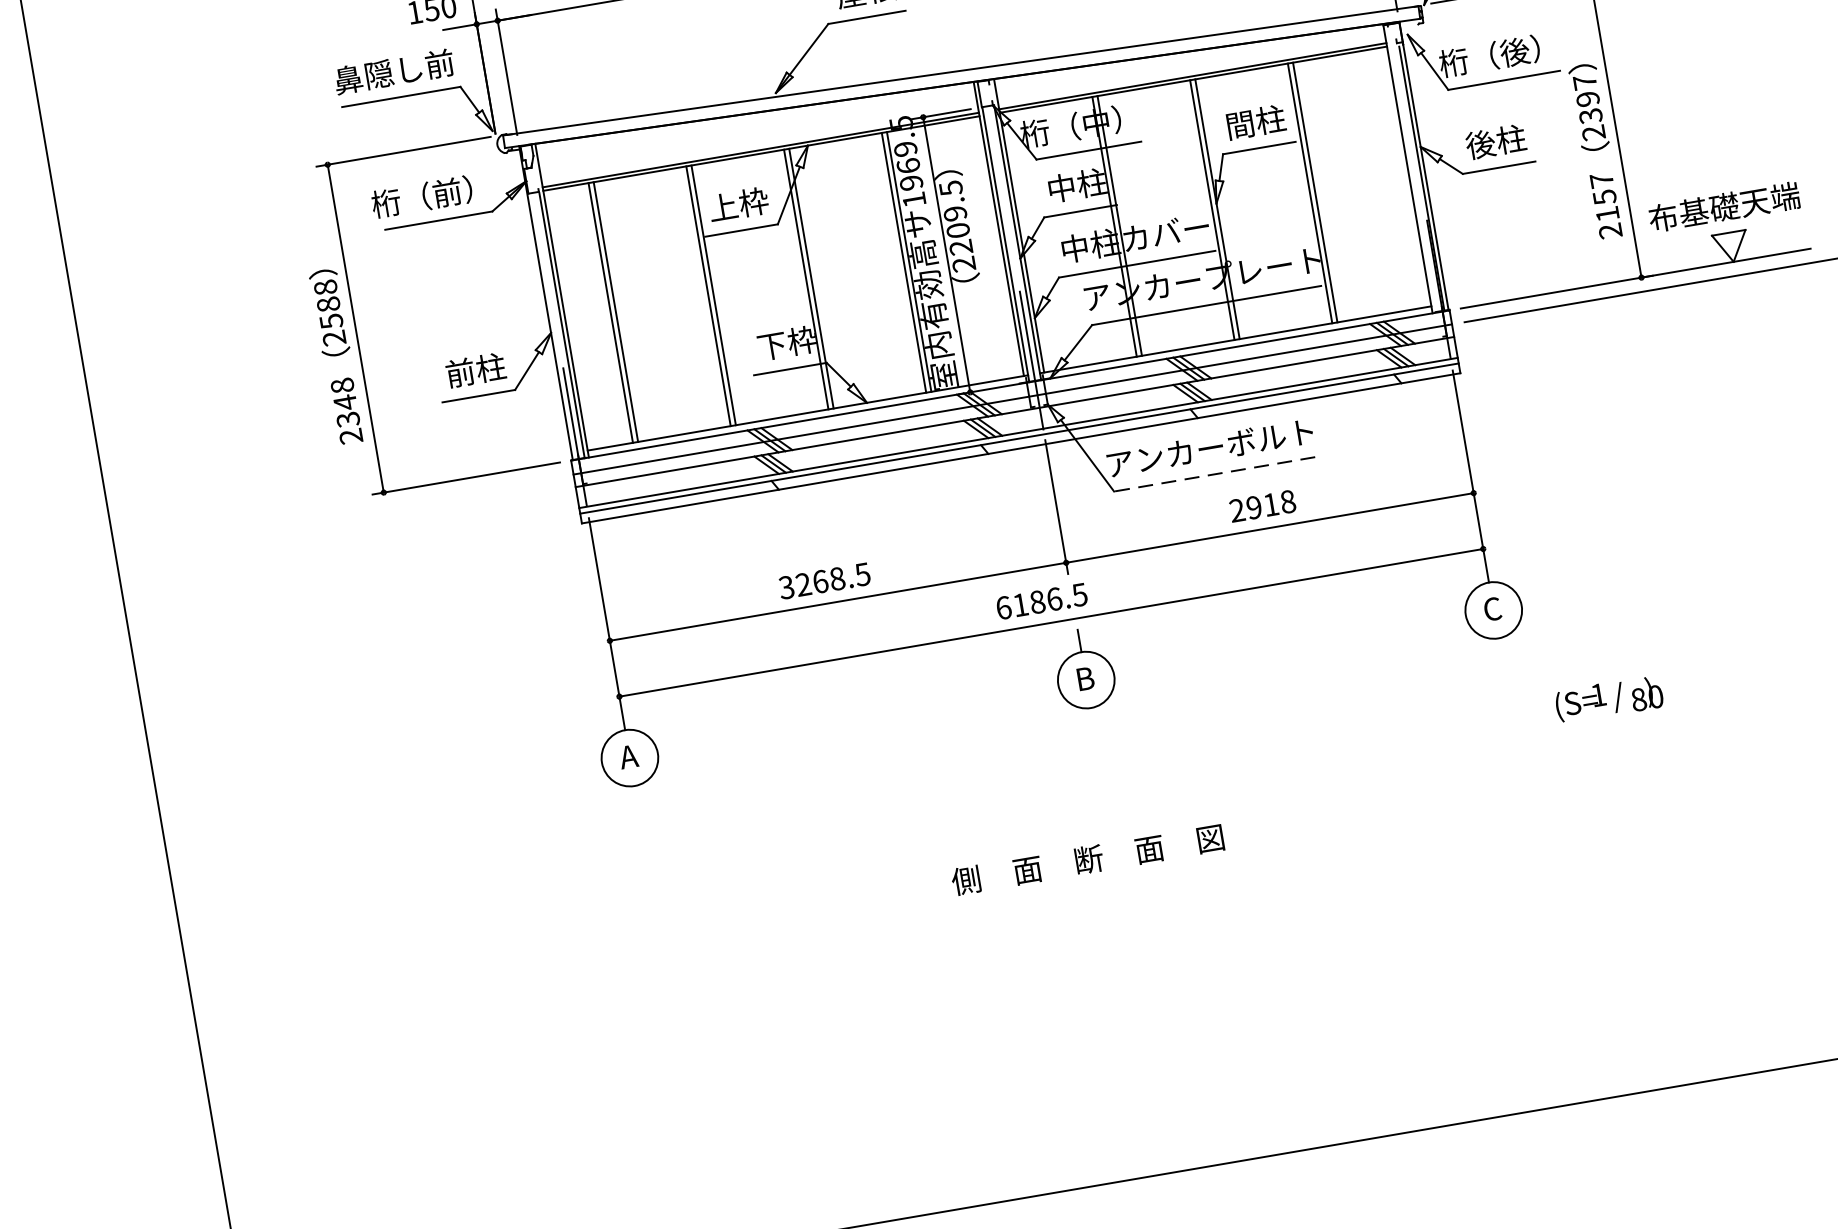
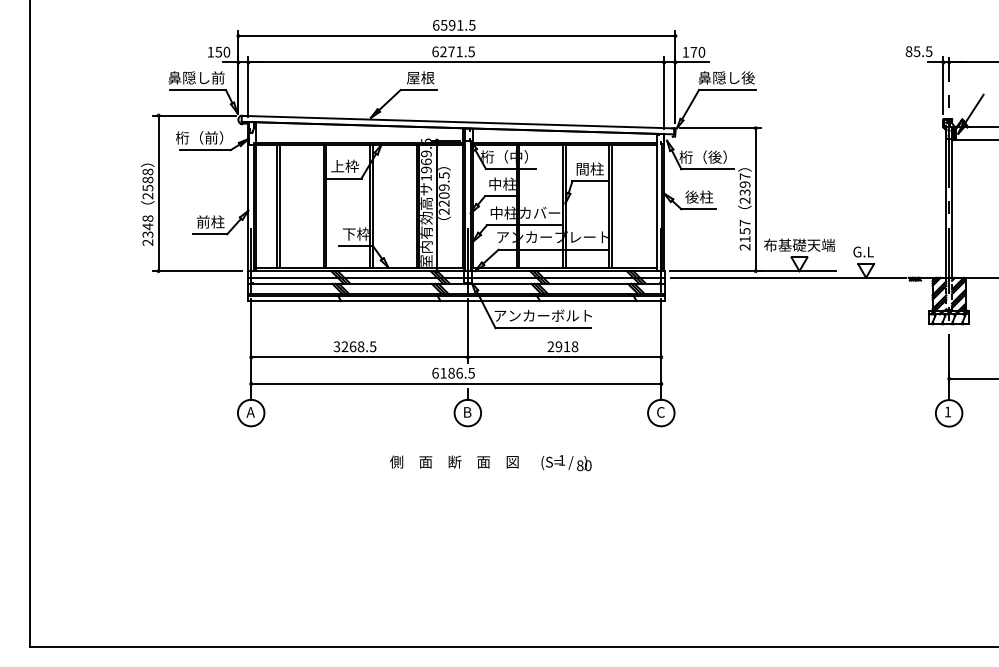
line: (1215, 474) -> (543, 328), dashed -> solid
text: (1609, 700) -> (566, 463), moved
text: (1087, 858) -> (454, 461), moved

